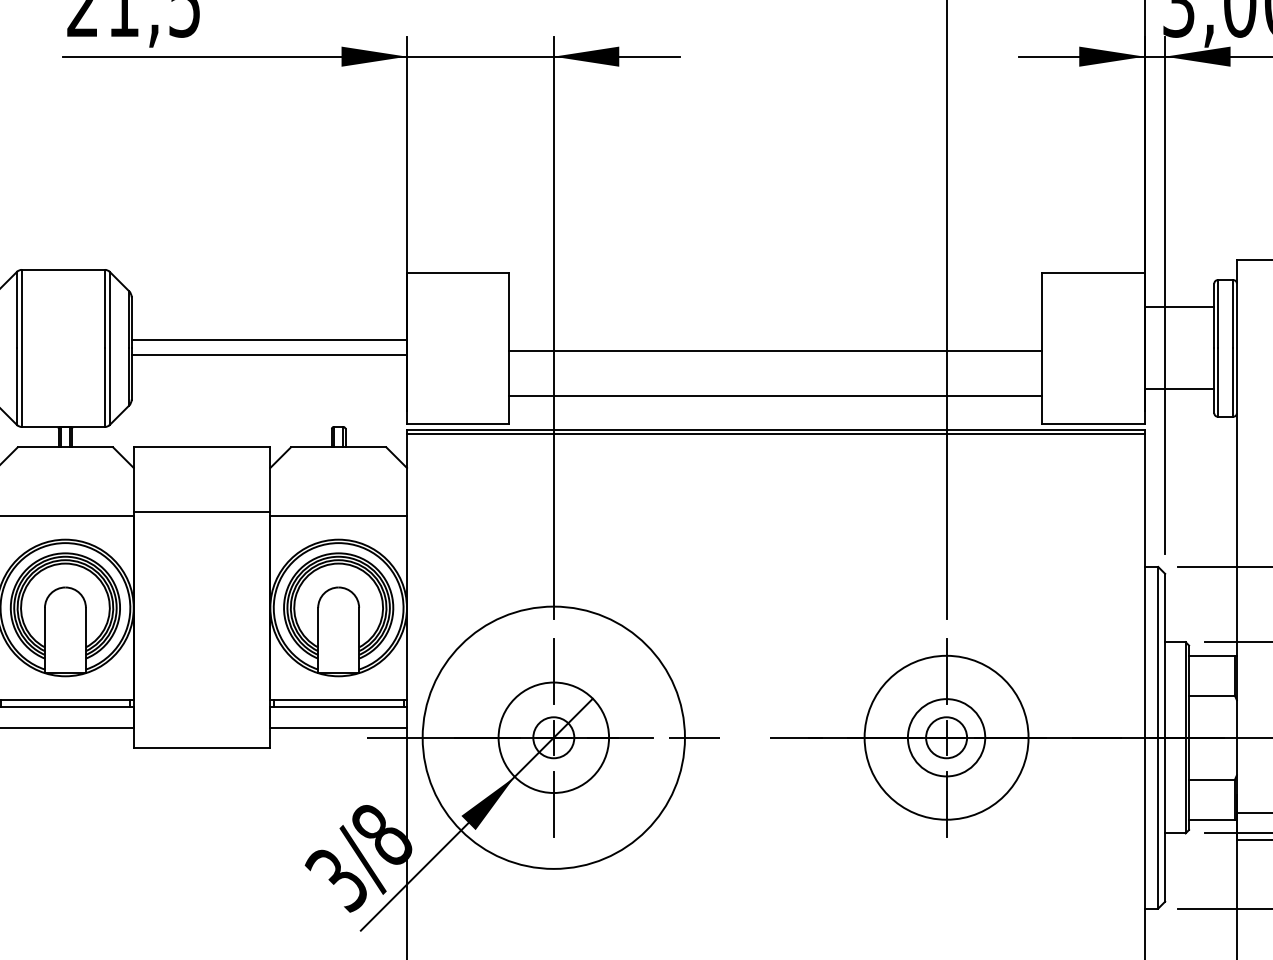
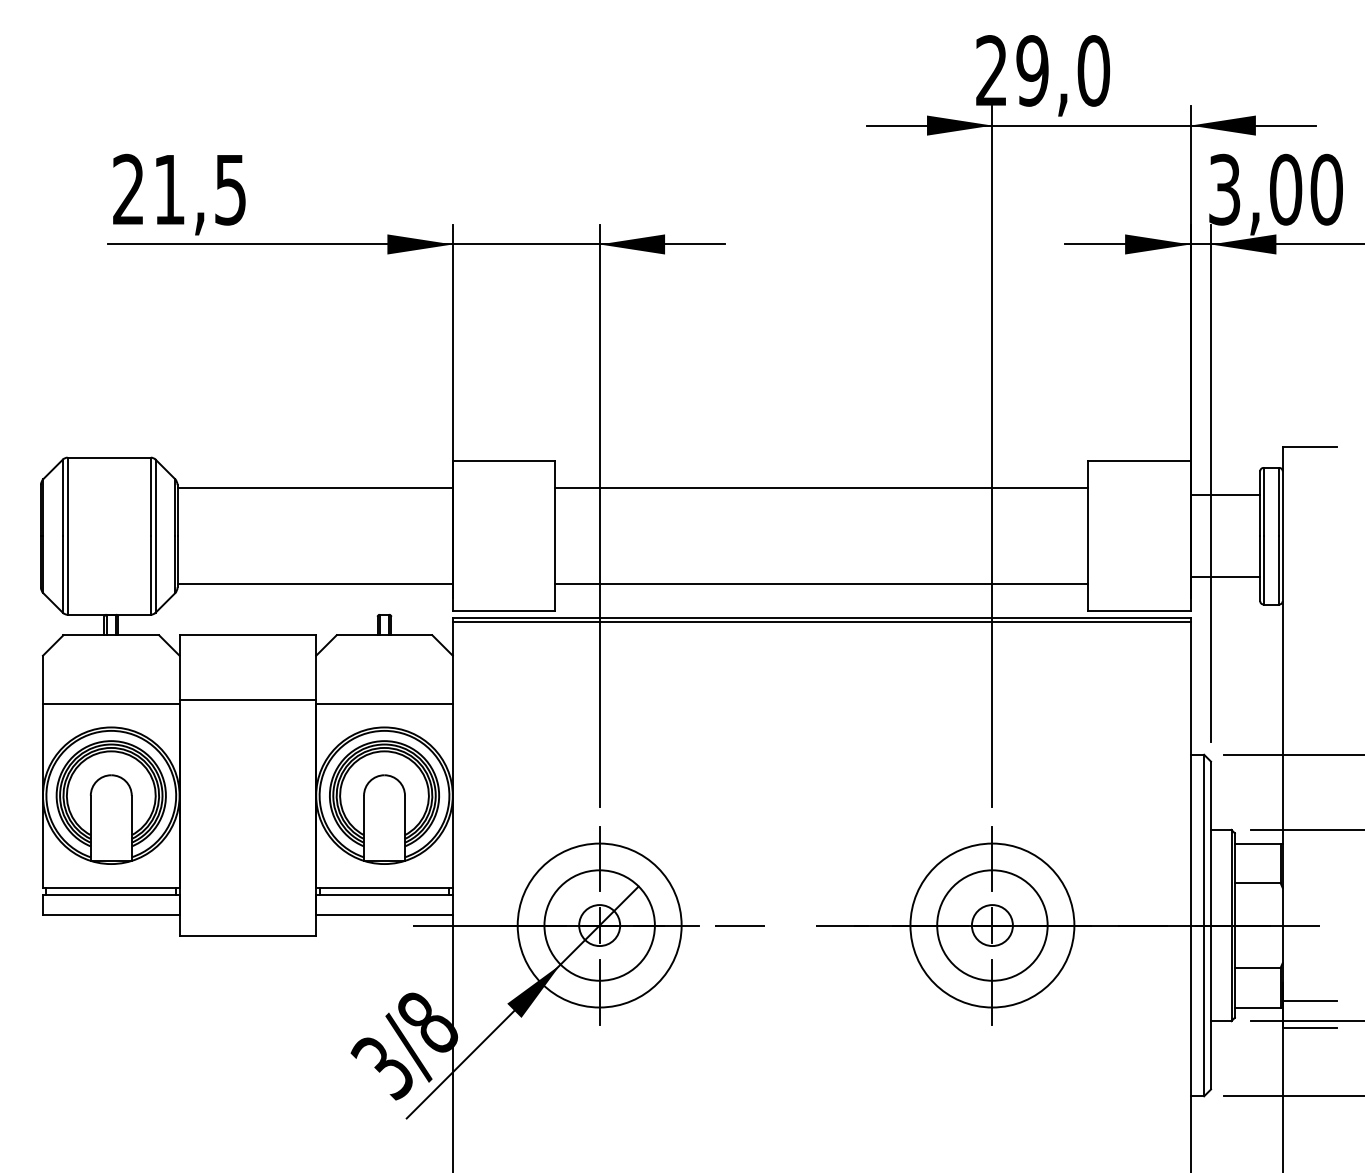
line: (268, 339) -> (314, 488), moved
line: (775, 350) -> (821, 488), moved
line: (268, 355) -> (314, 584), moved
circle: (553, 737) -> (599, 925), size x0.62
circle: (946, 737) -> (992, 925), size x1.43

